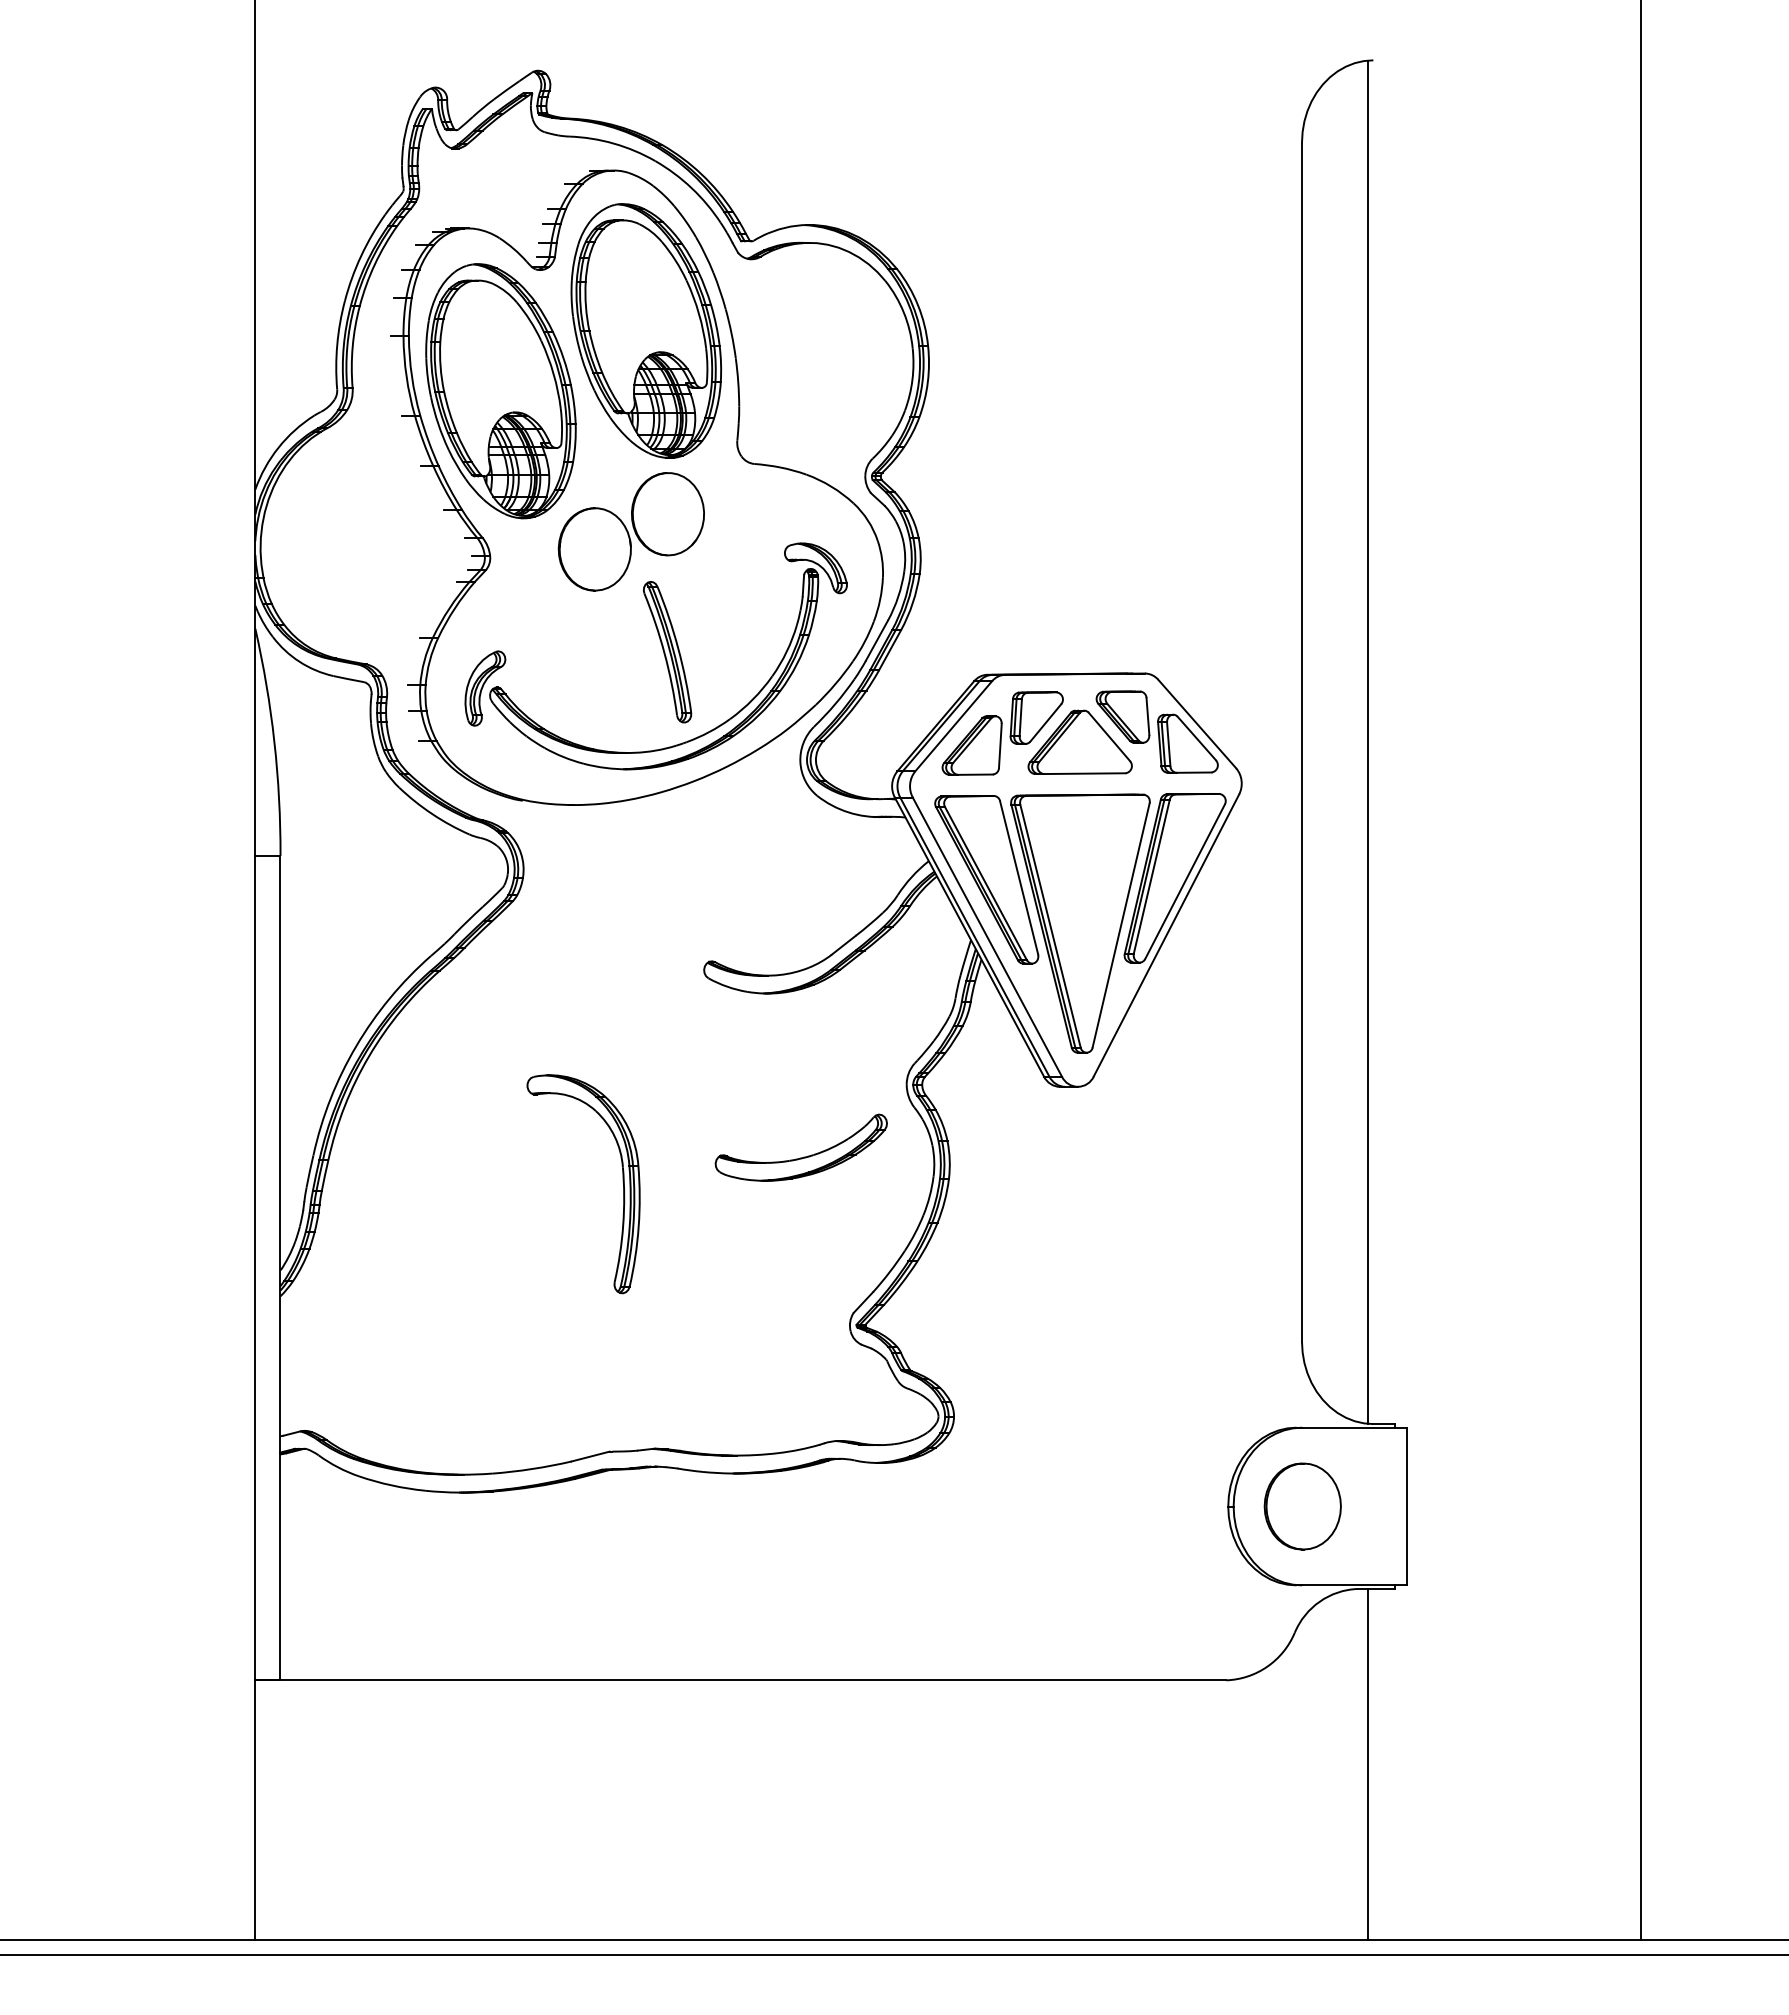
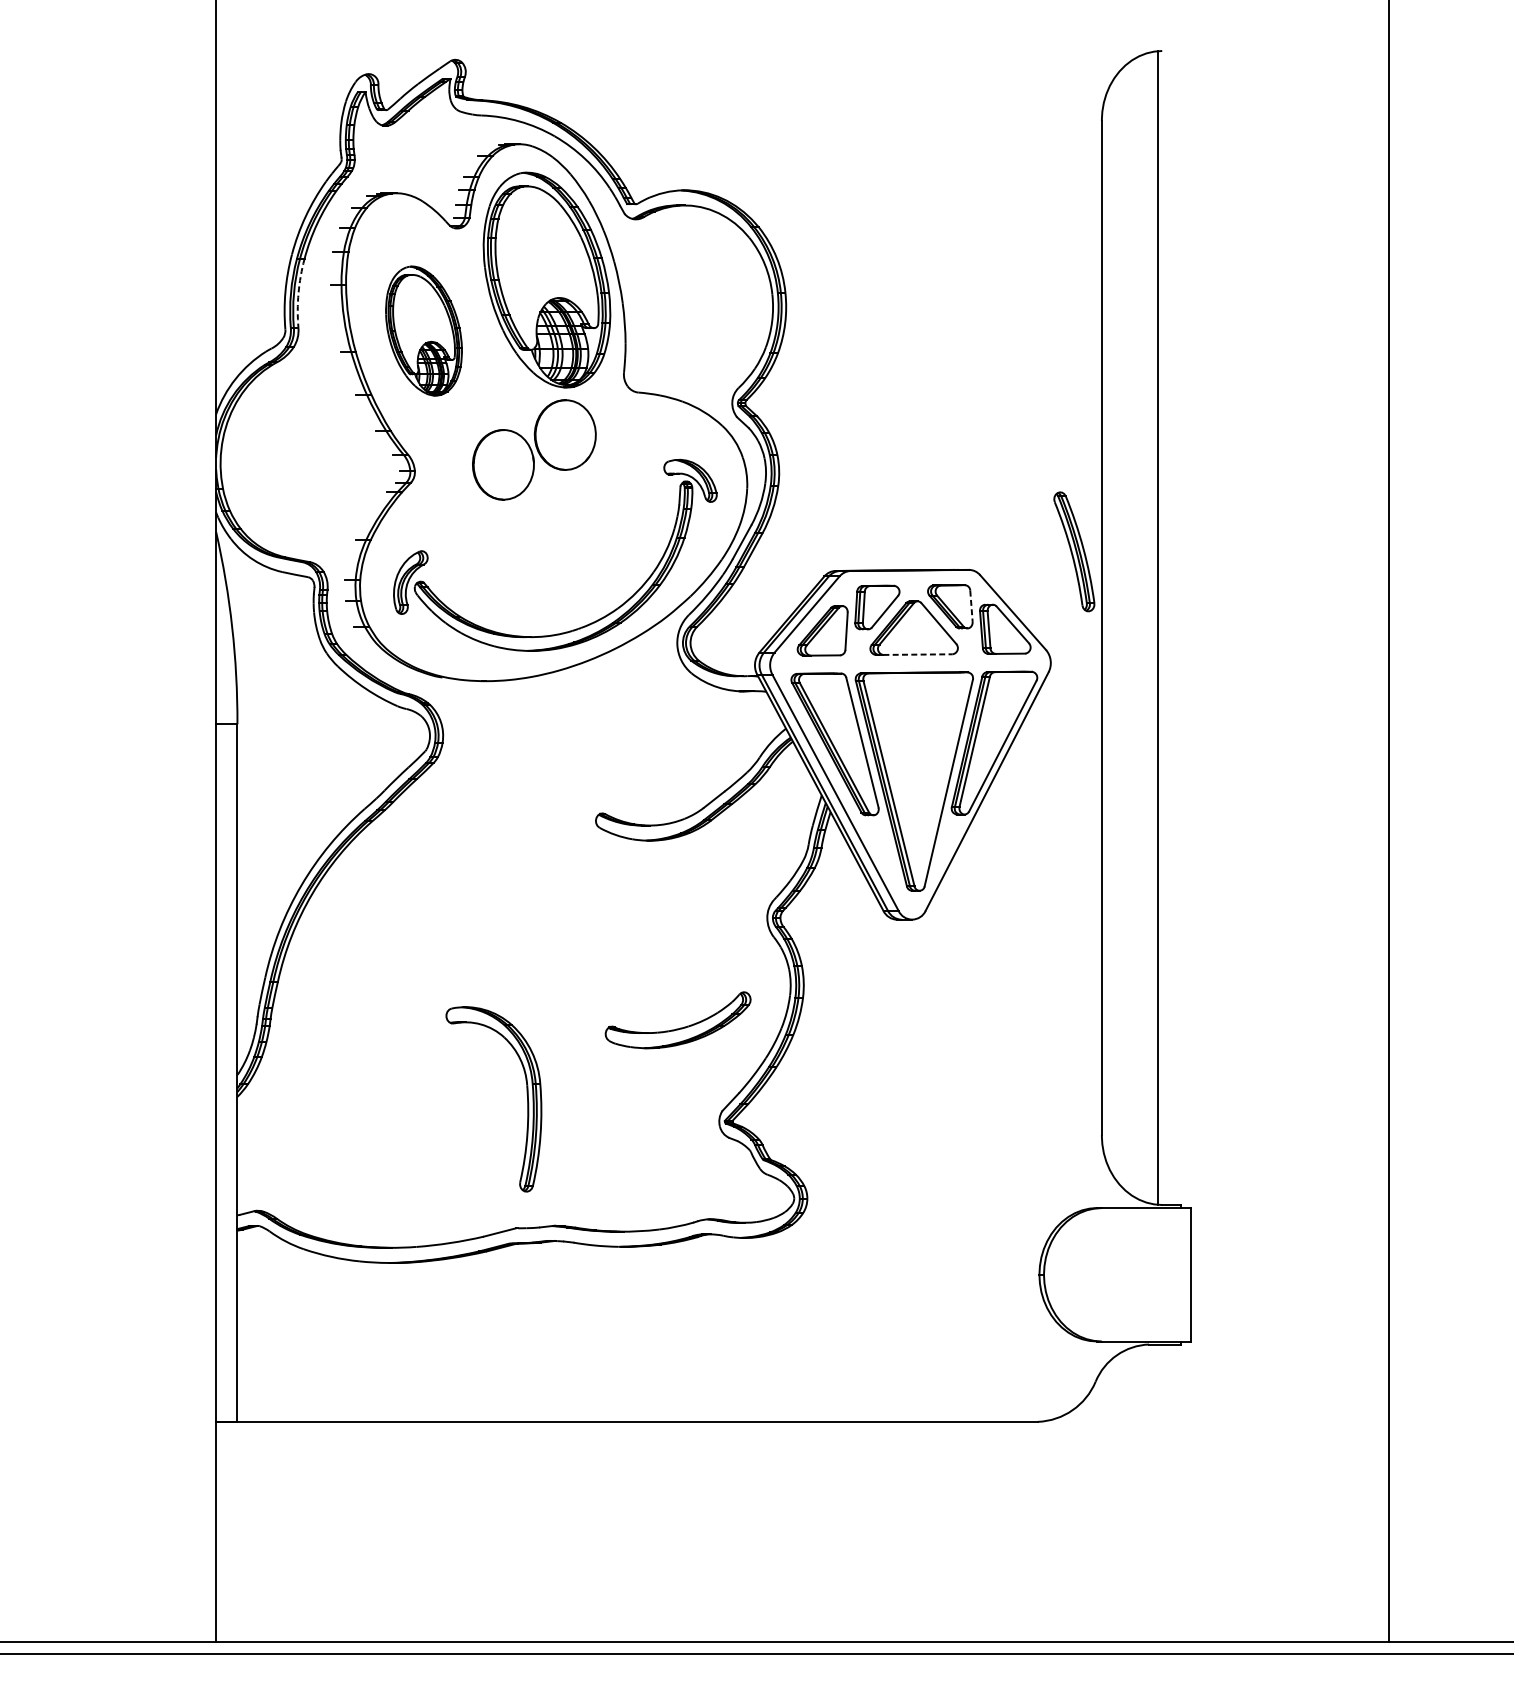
arc: (352, 346) -> (298, 293), solid -> dashed
part: (500, 391) -> (423, 331), size x0.6
part: (667, 652) -> (1074, 552), moved
line: (1147, 717) -> (971, 607), solid -> dashed
line: (1084, 773) -> (917, 654), solid -> dashed
part: (804, 1156) -> (680, 1027), moved
part: (622, 1182) -> (526, 1097), moved
part: (1302, 1506) -> (1102, 1274), removed
line: (1368, 1764) -> (1158, 1493), removed

